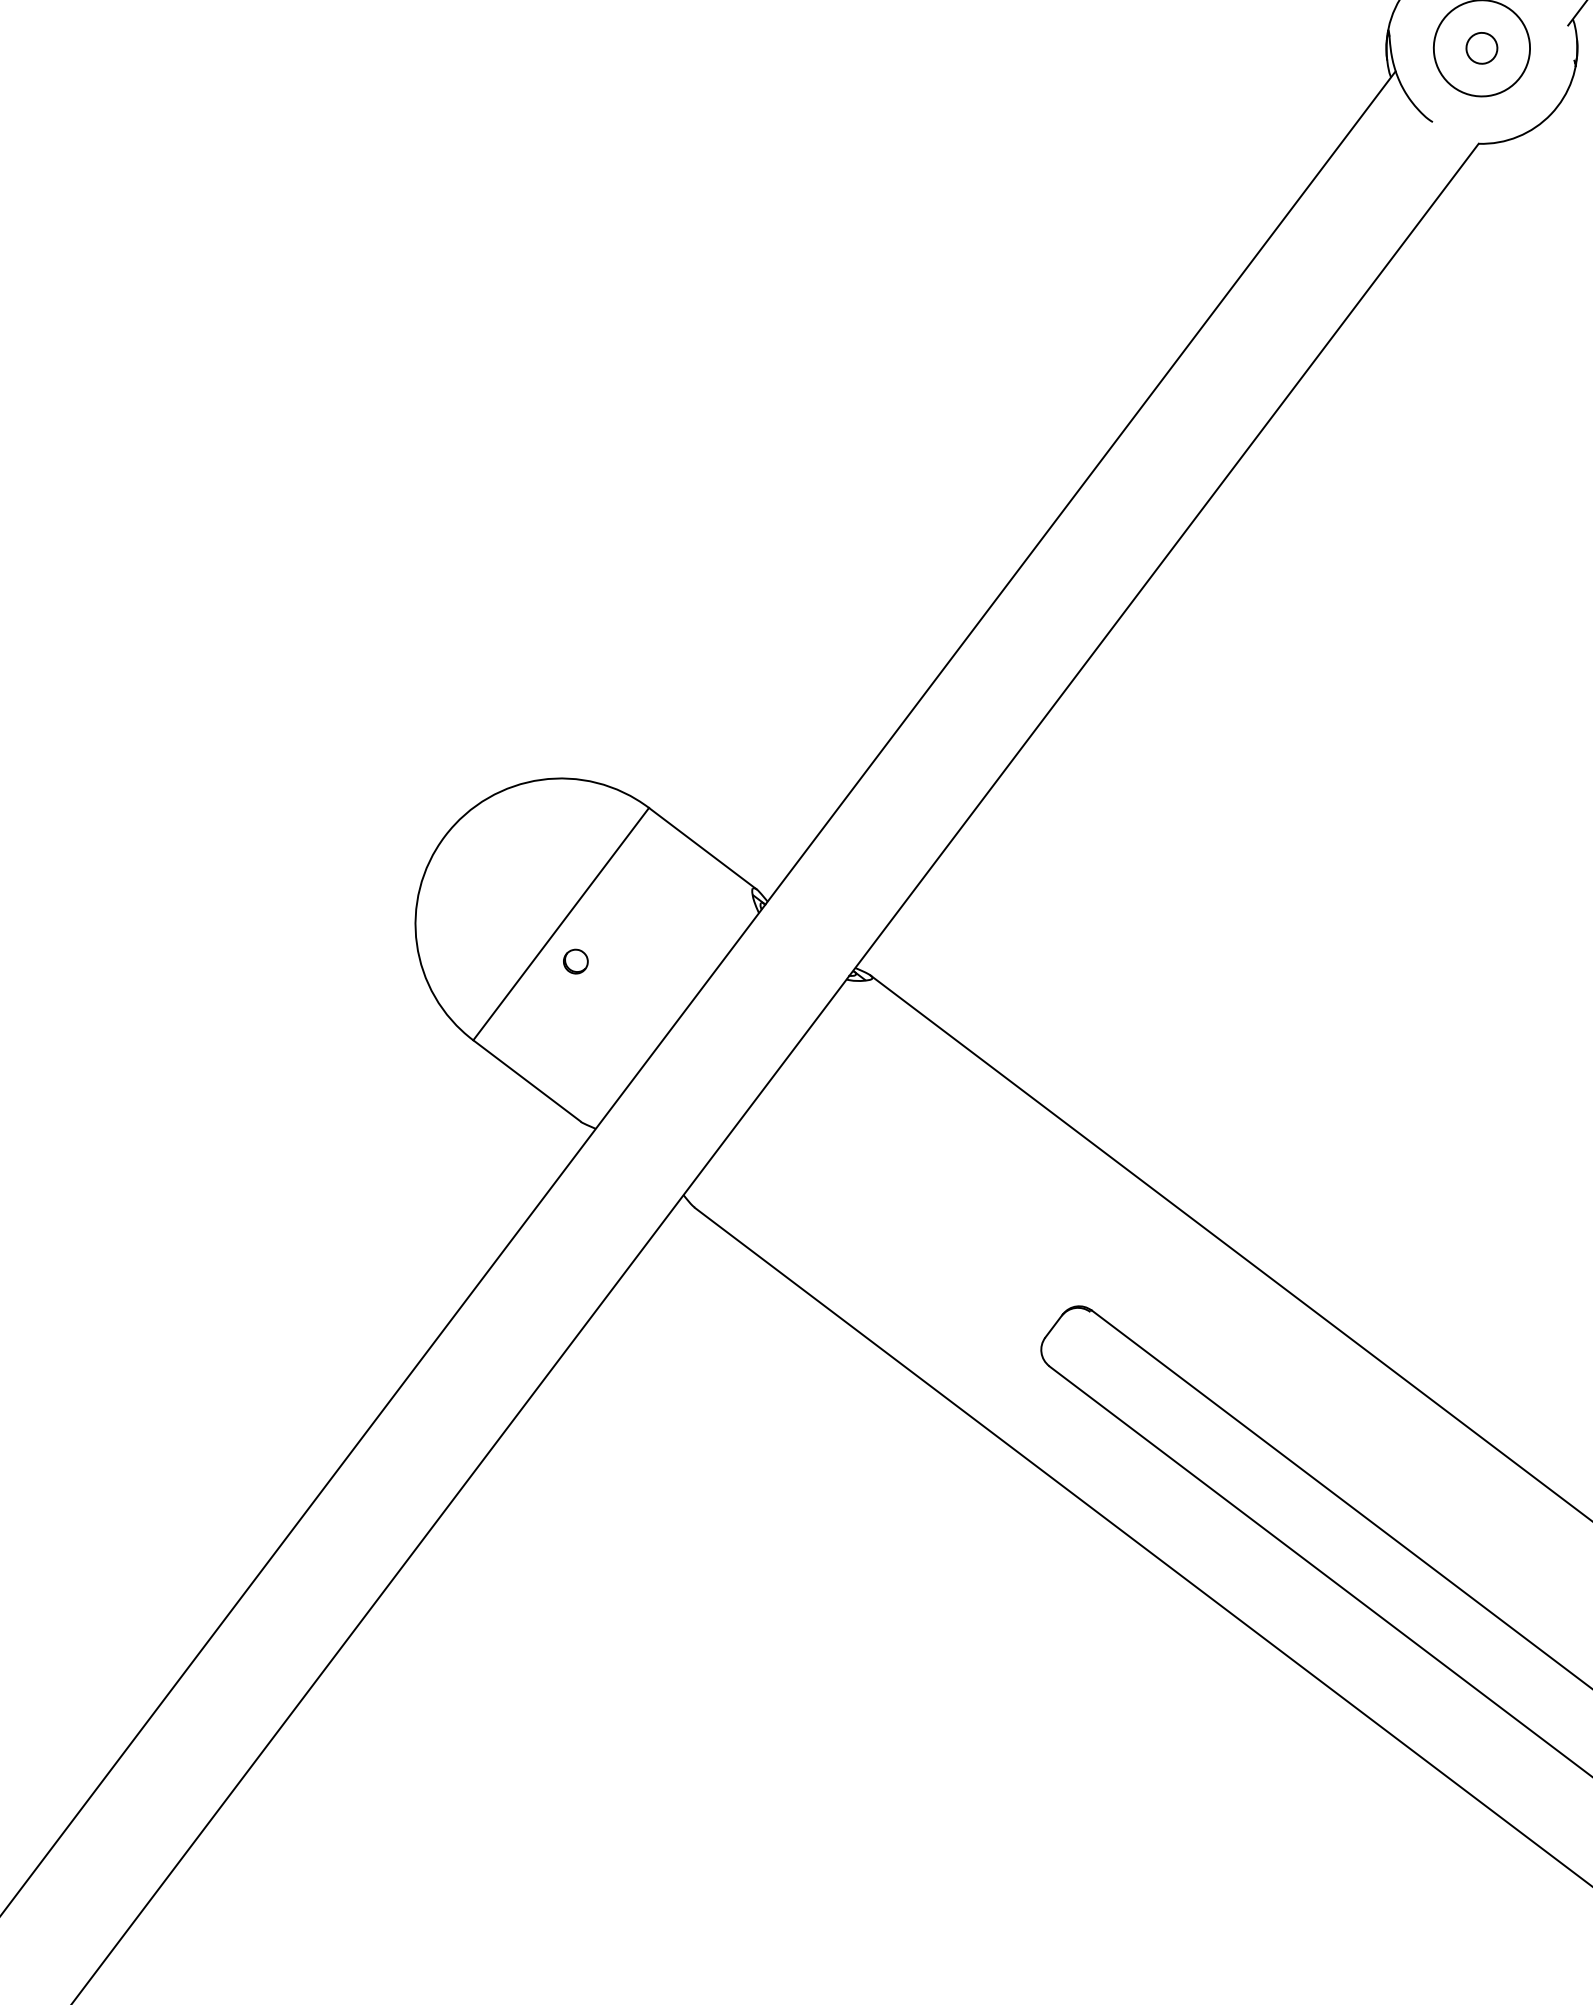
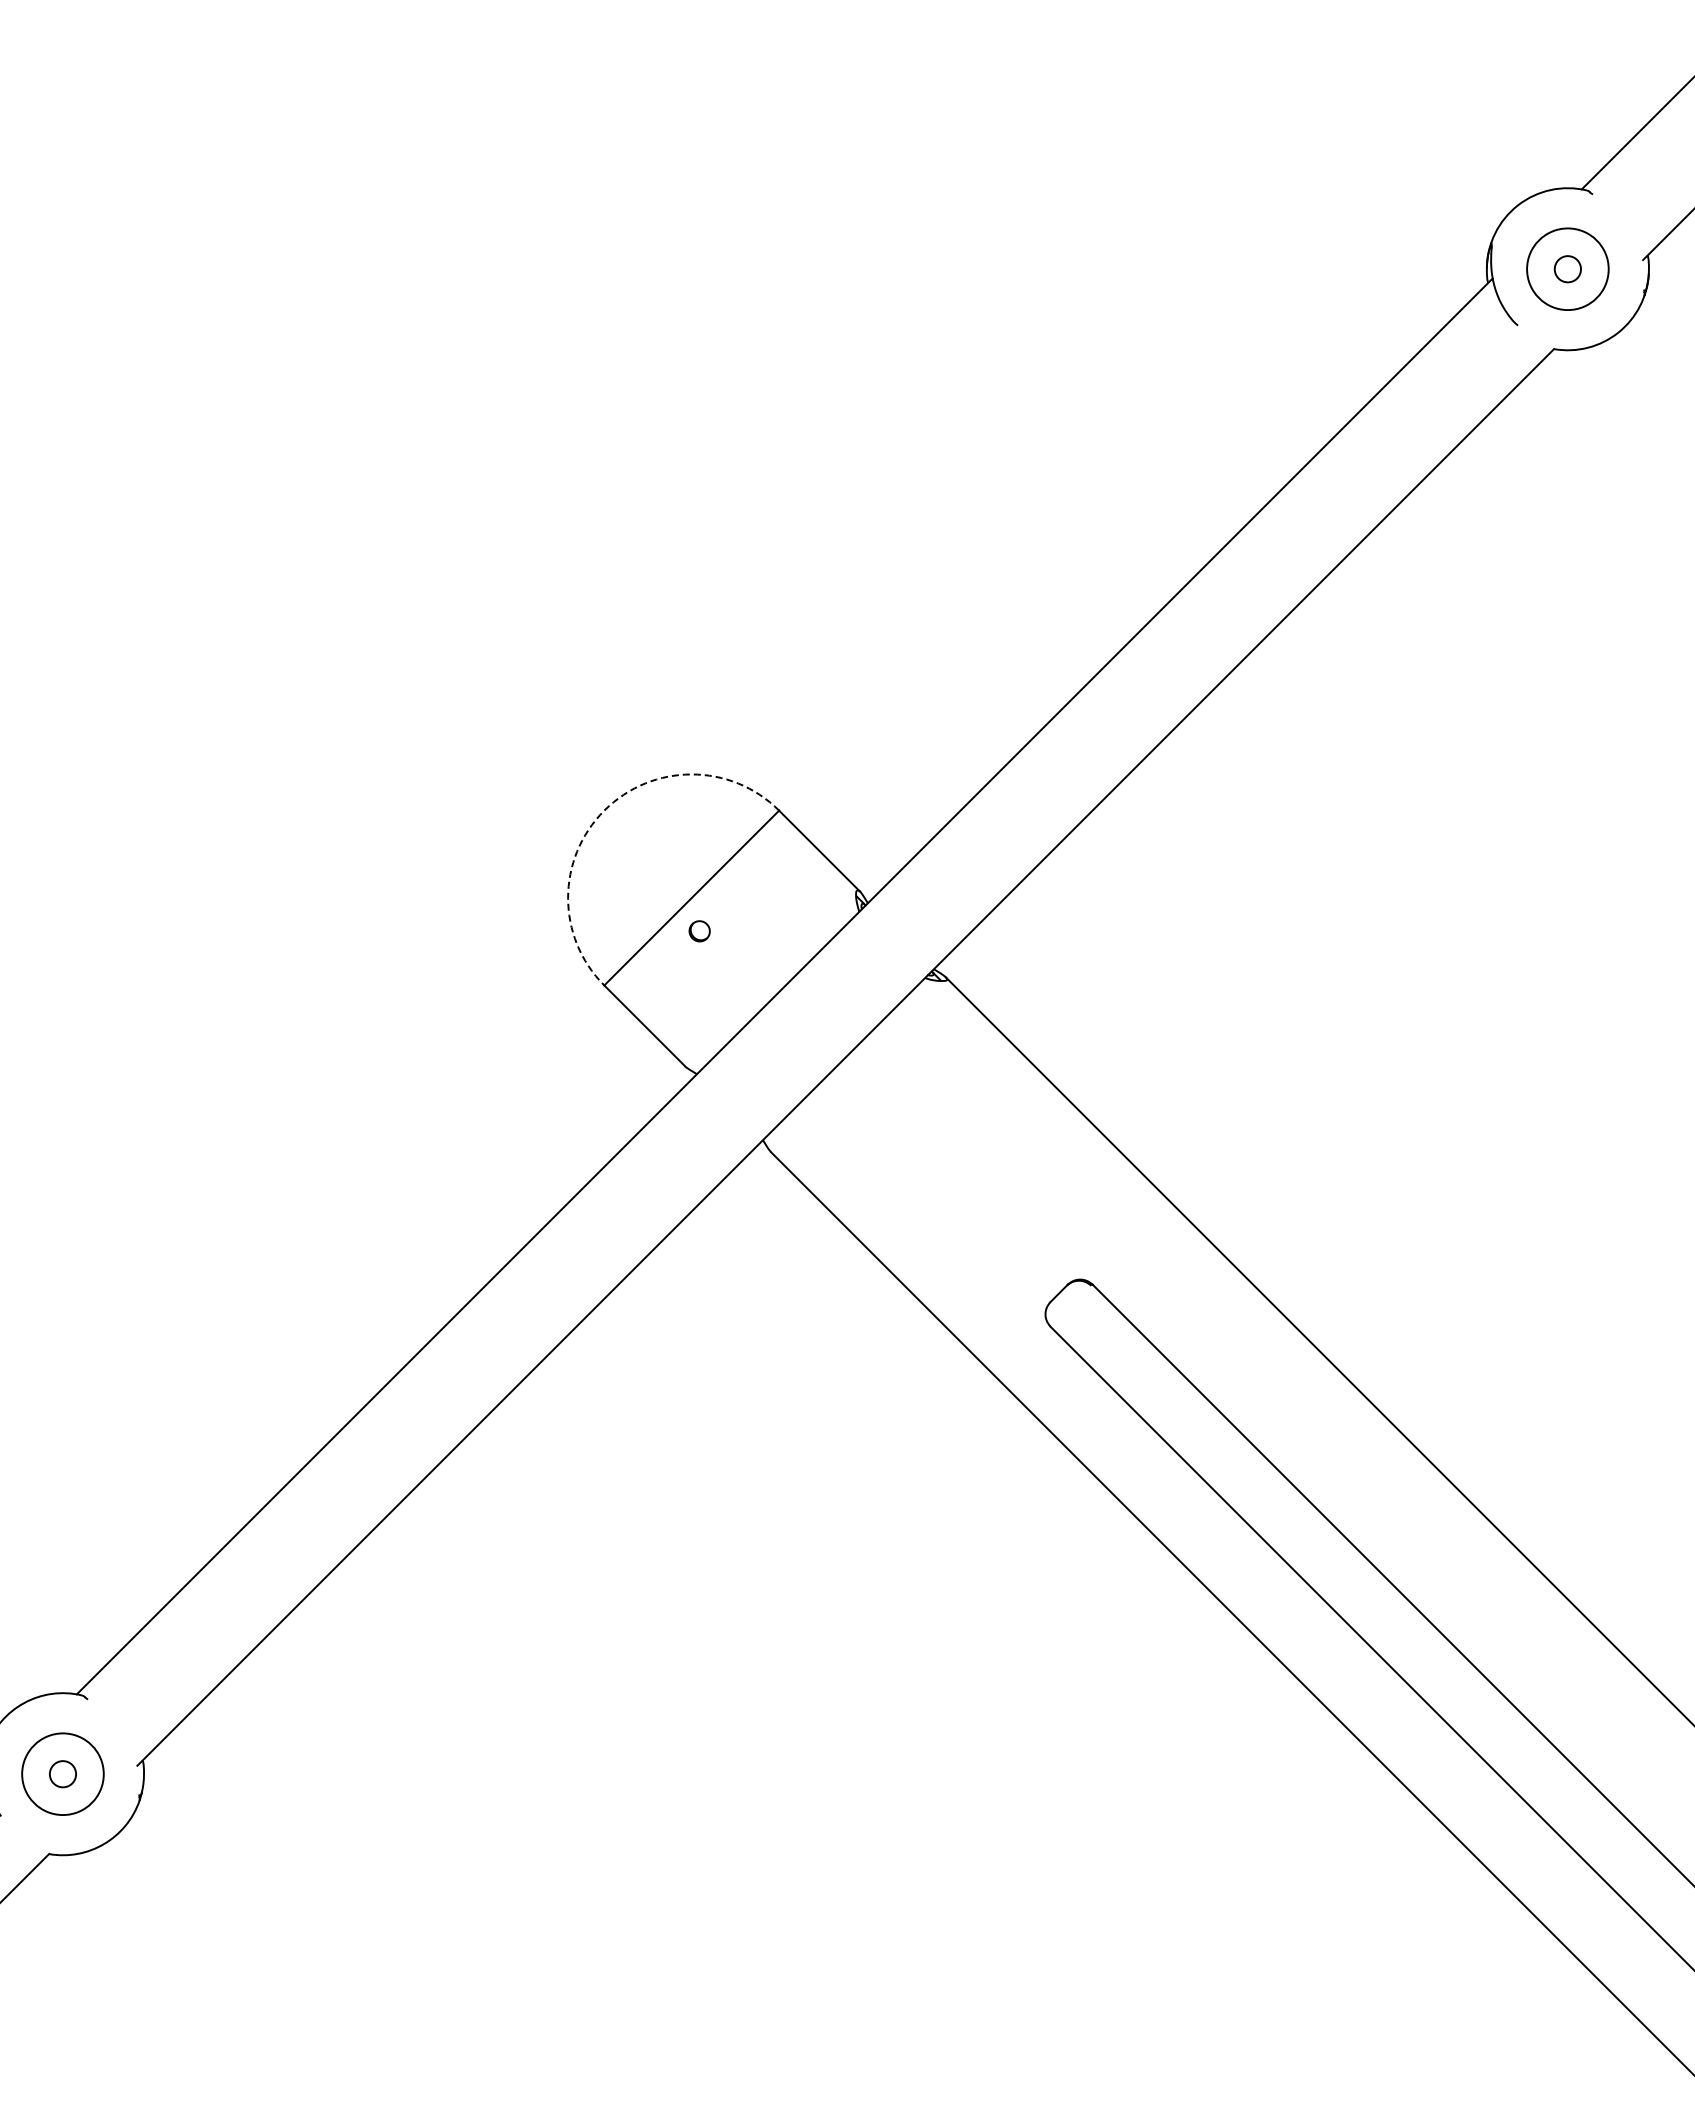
arc: (445, 836) -> (604, 810), solid -> dashed

